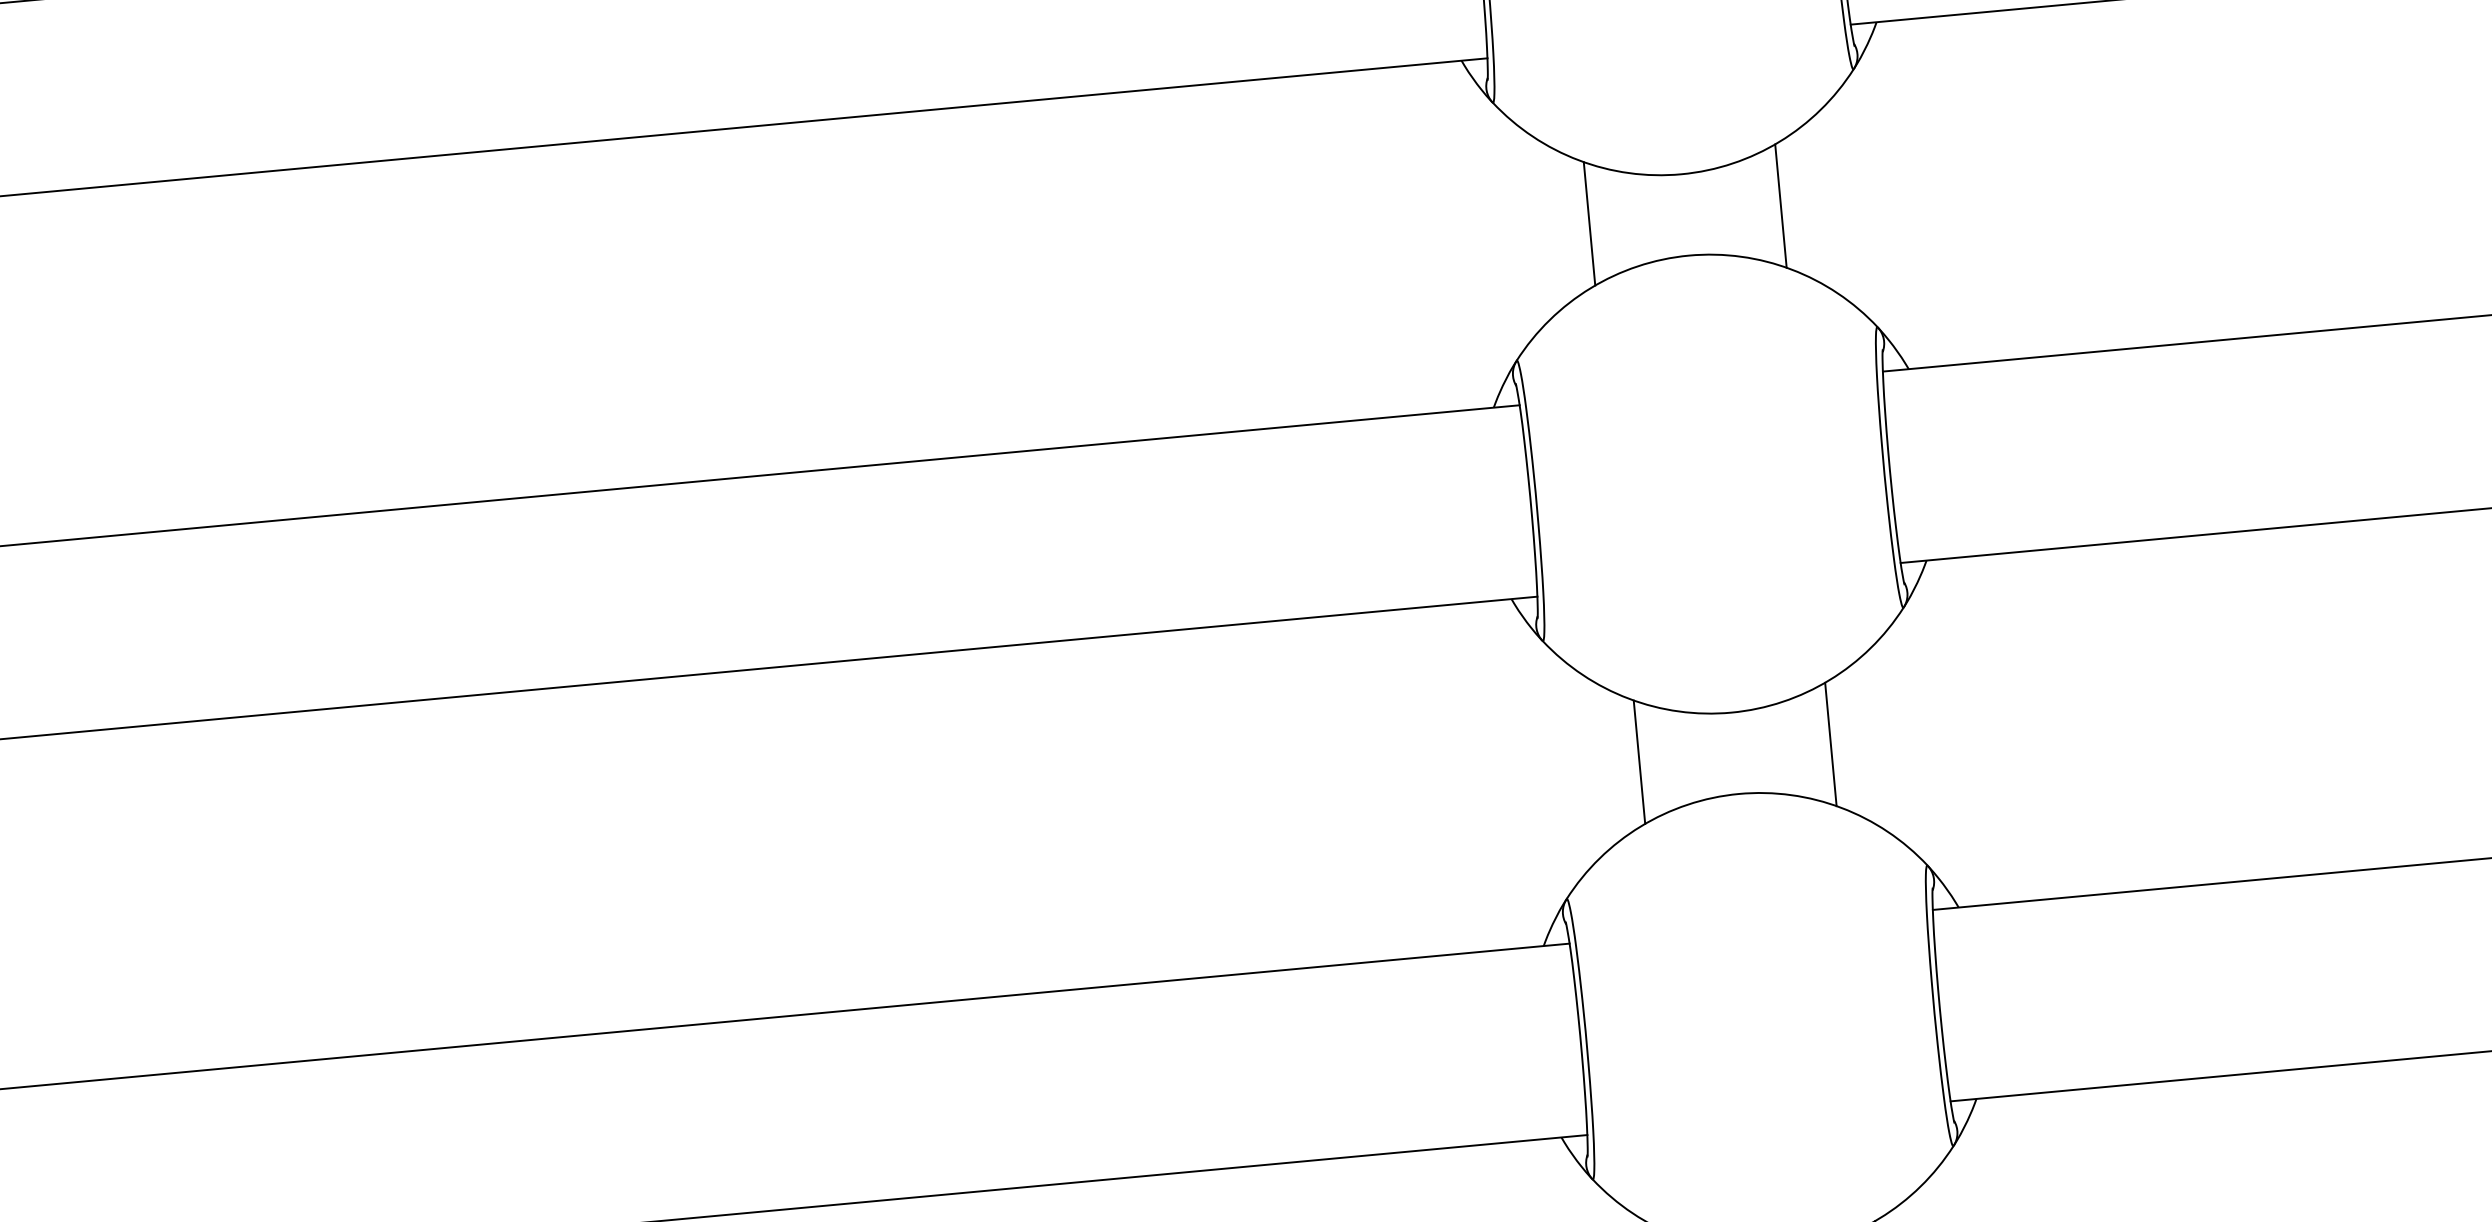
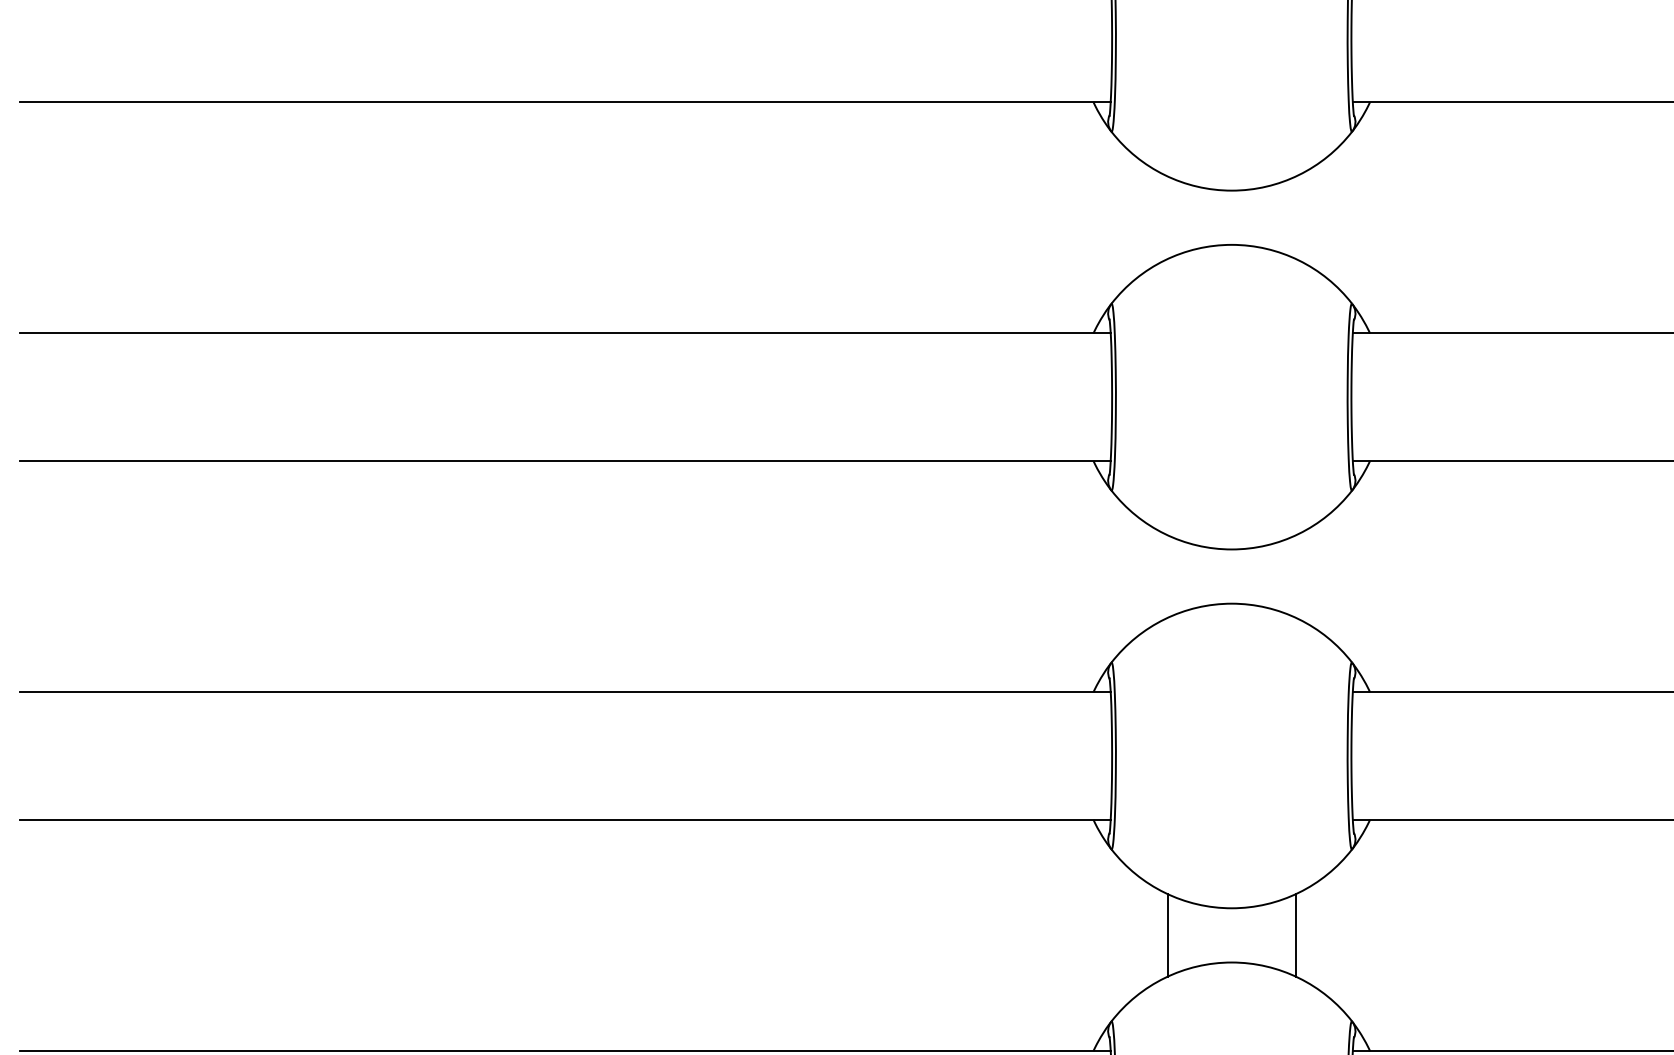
line: (1780, 205) -> (1295, 217), removed
line: (1590, 223) -> (1168, 217), removed
line: (1830, 744) -> (1295, 576), removed
line: (1640, 762) -> (1168, 576), removed

